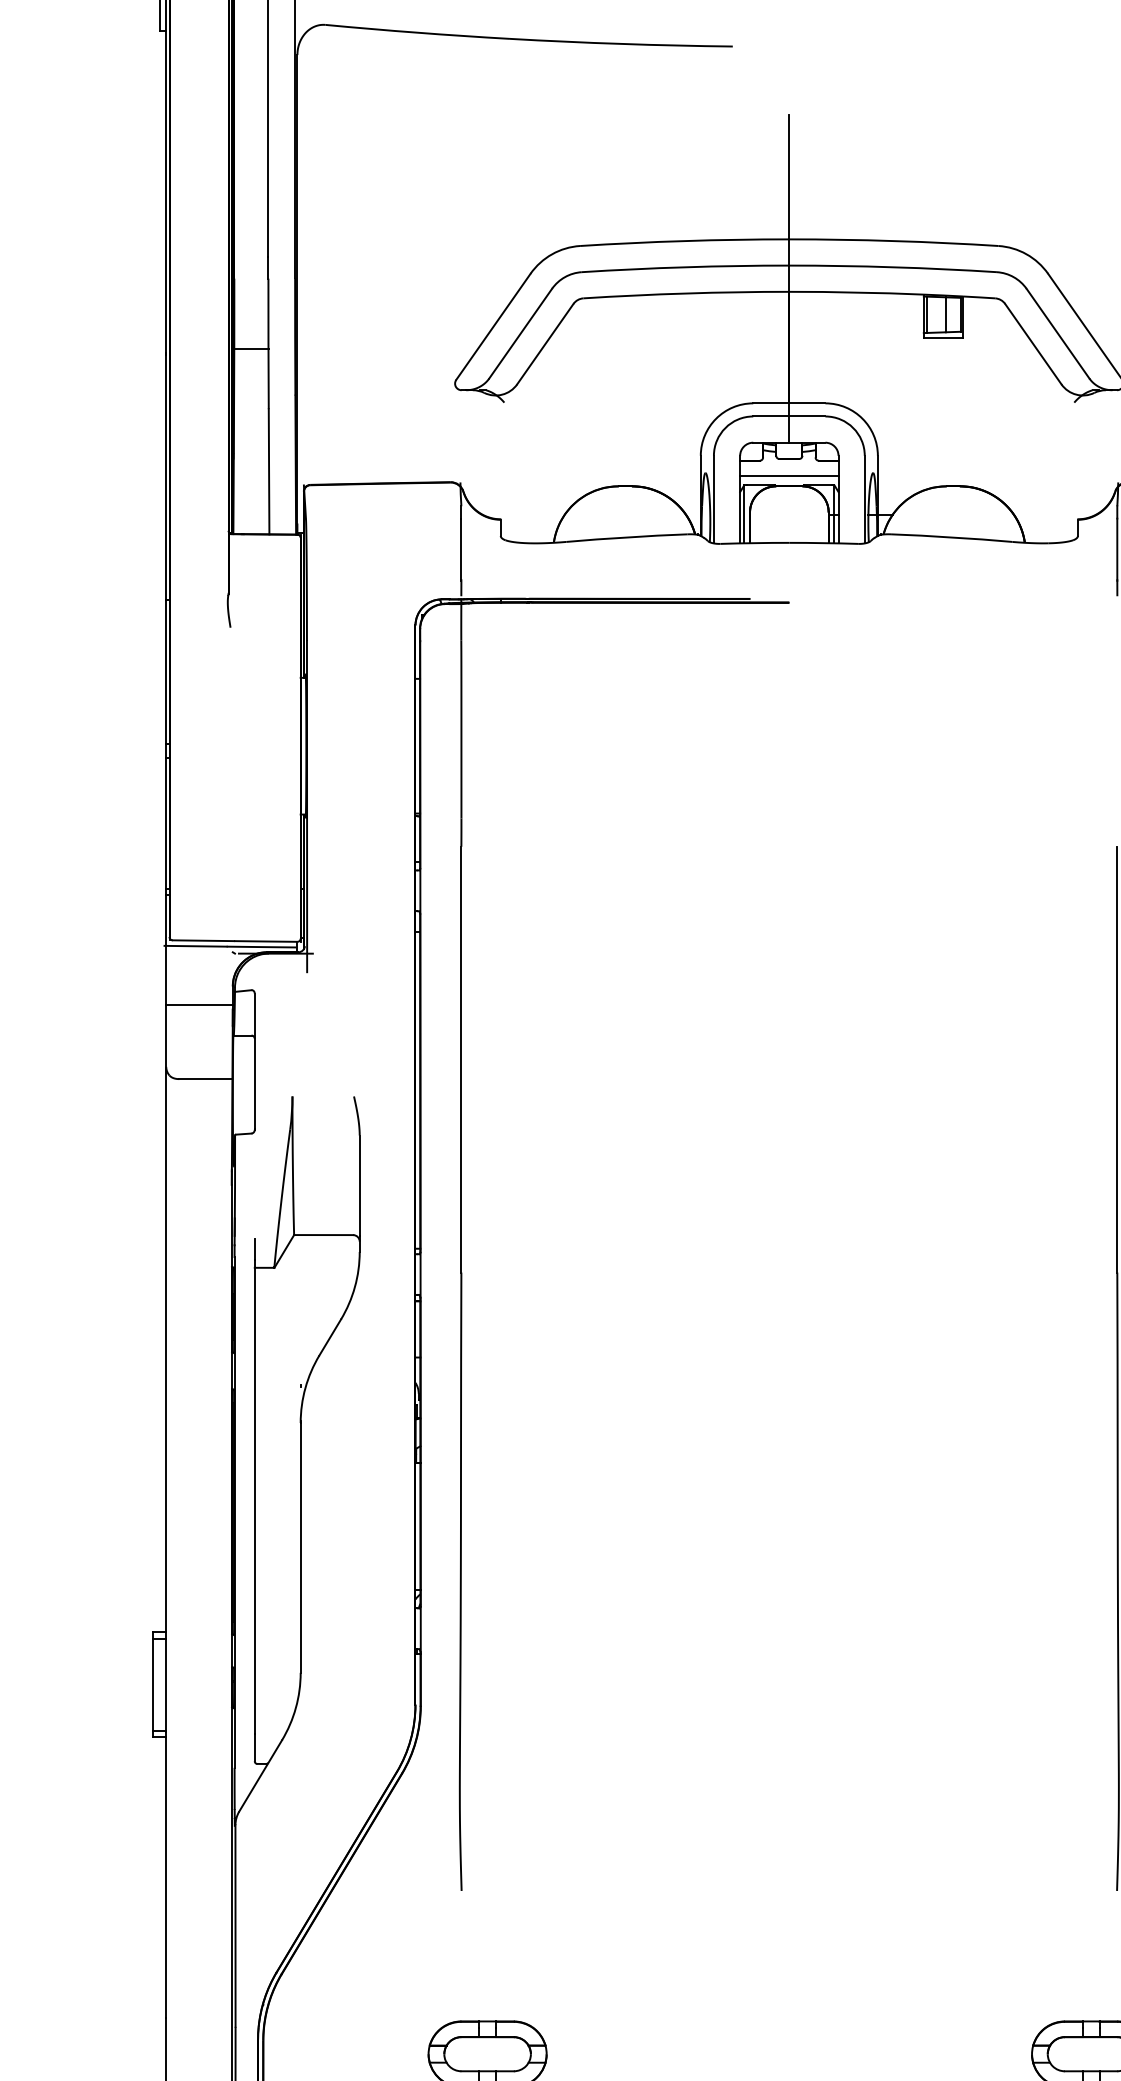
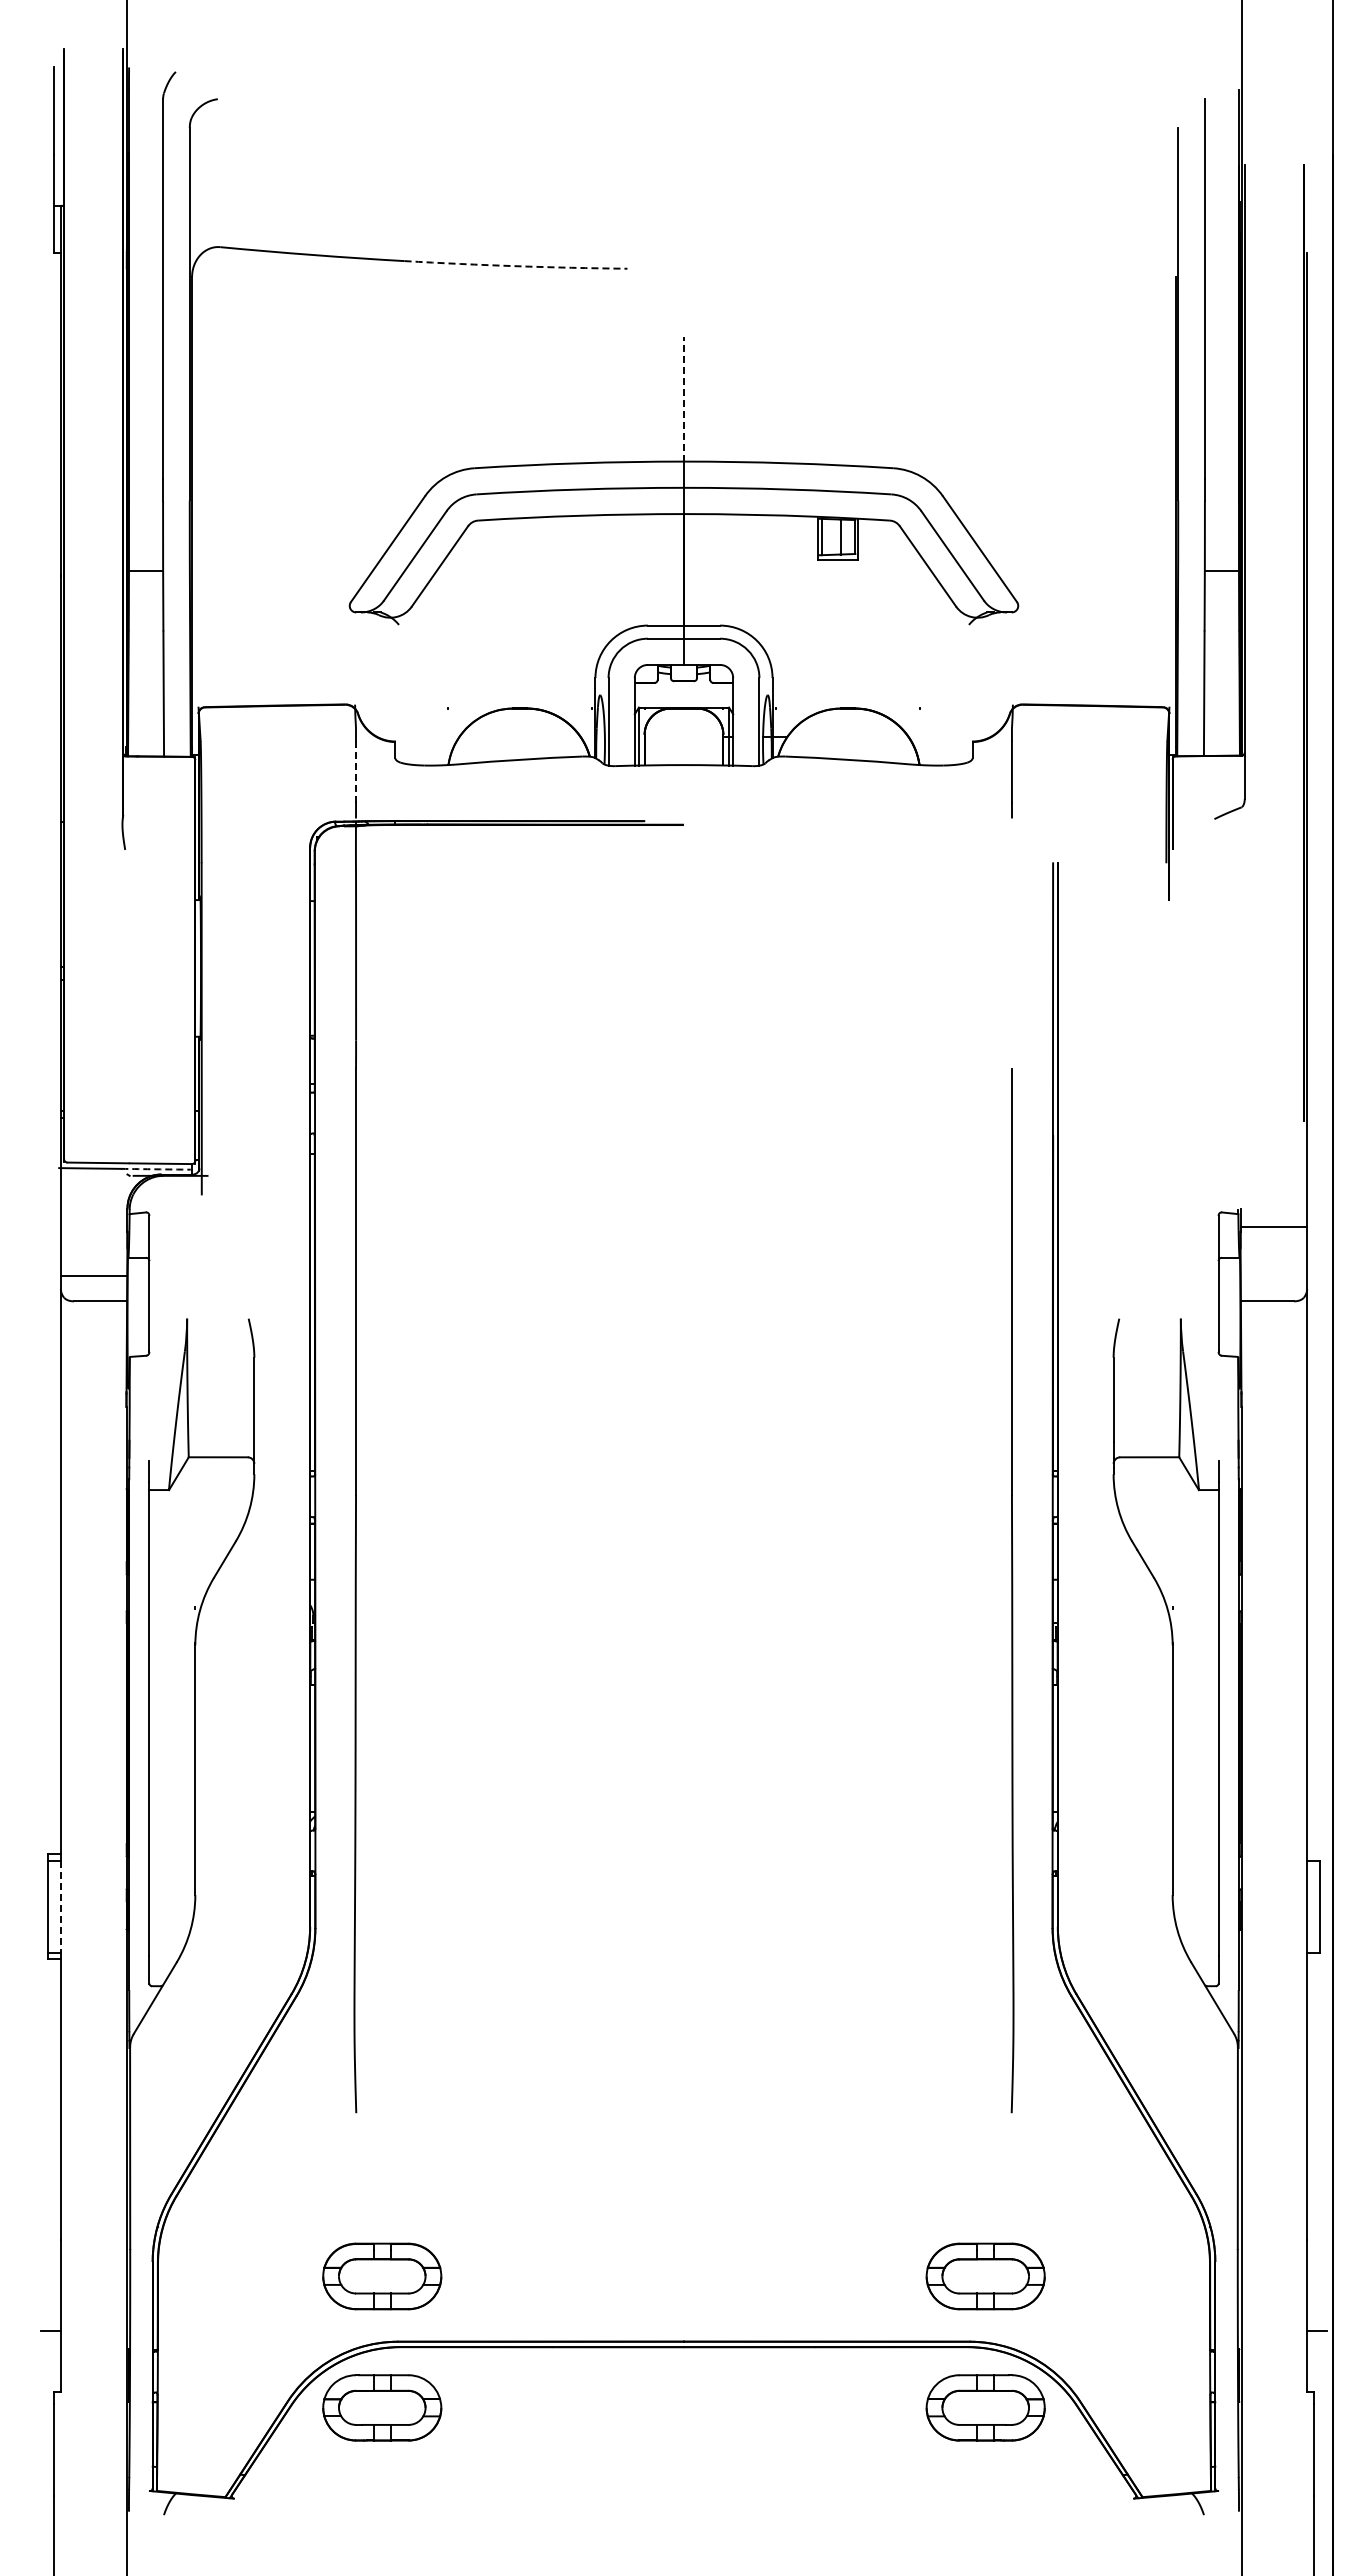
arc: (620, 44) -> (515, 266), solid -> dashed
line: (789, 176) -> (684, 398), solid -> dashed
line: (788, 475) -> (683, 697), removed
line: (461, 550) -> (356, 772), solid -> dashed
arc: (261, 947) -> (156, 1169), solid -> dashed
line: (198, 1004) -> (93, 1275), moved
line: (165, 1685) -> (60, 1907), solid -> dashed

